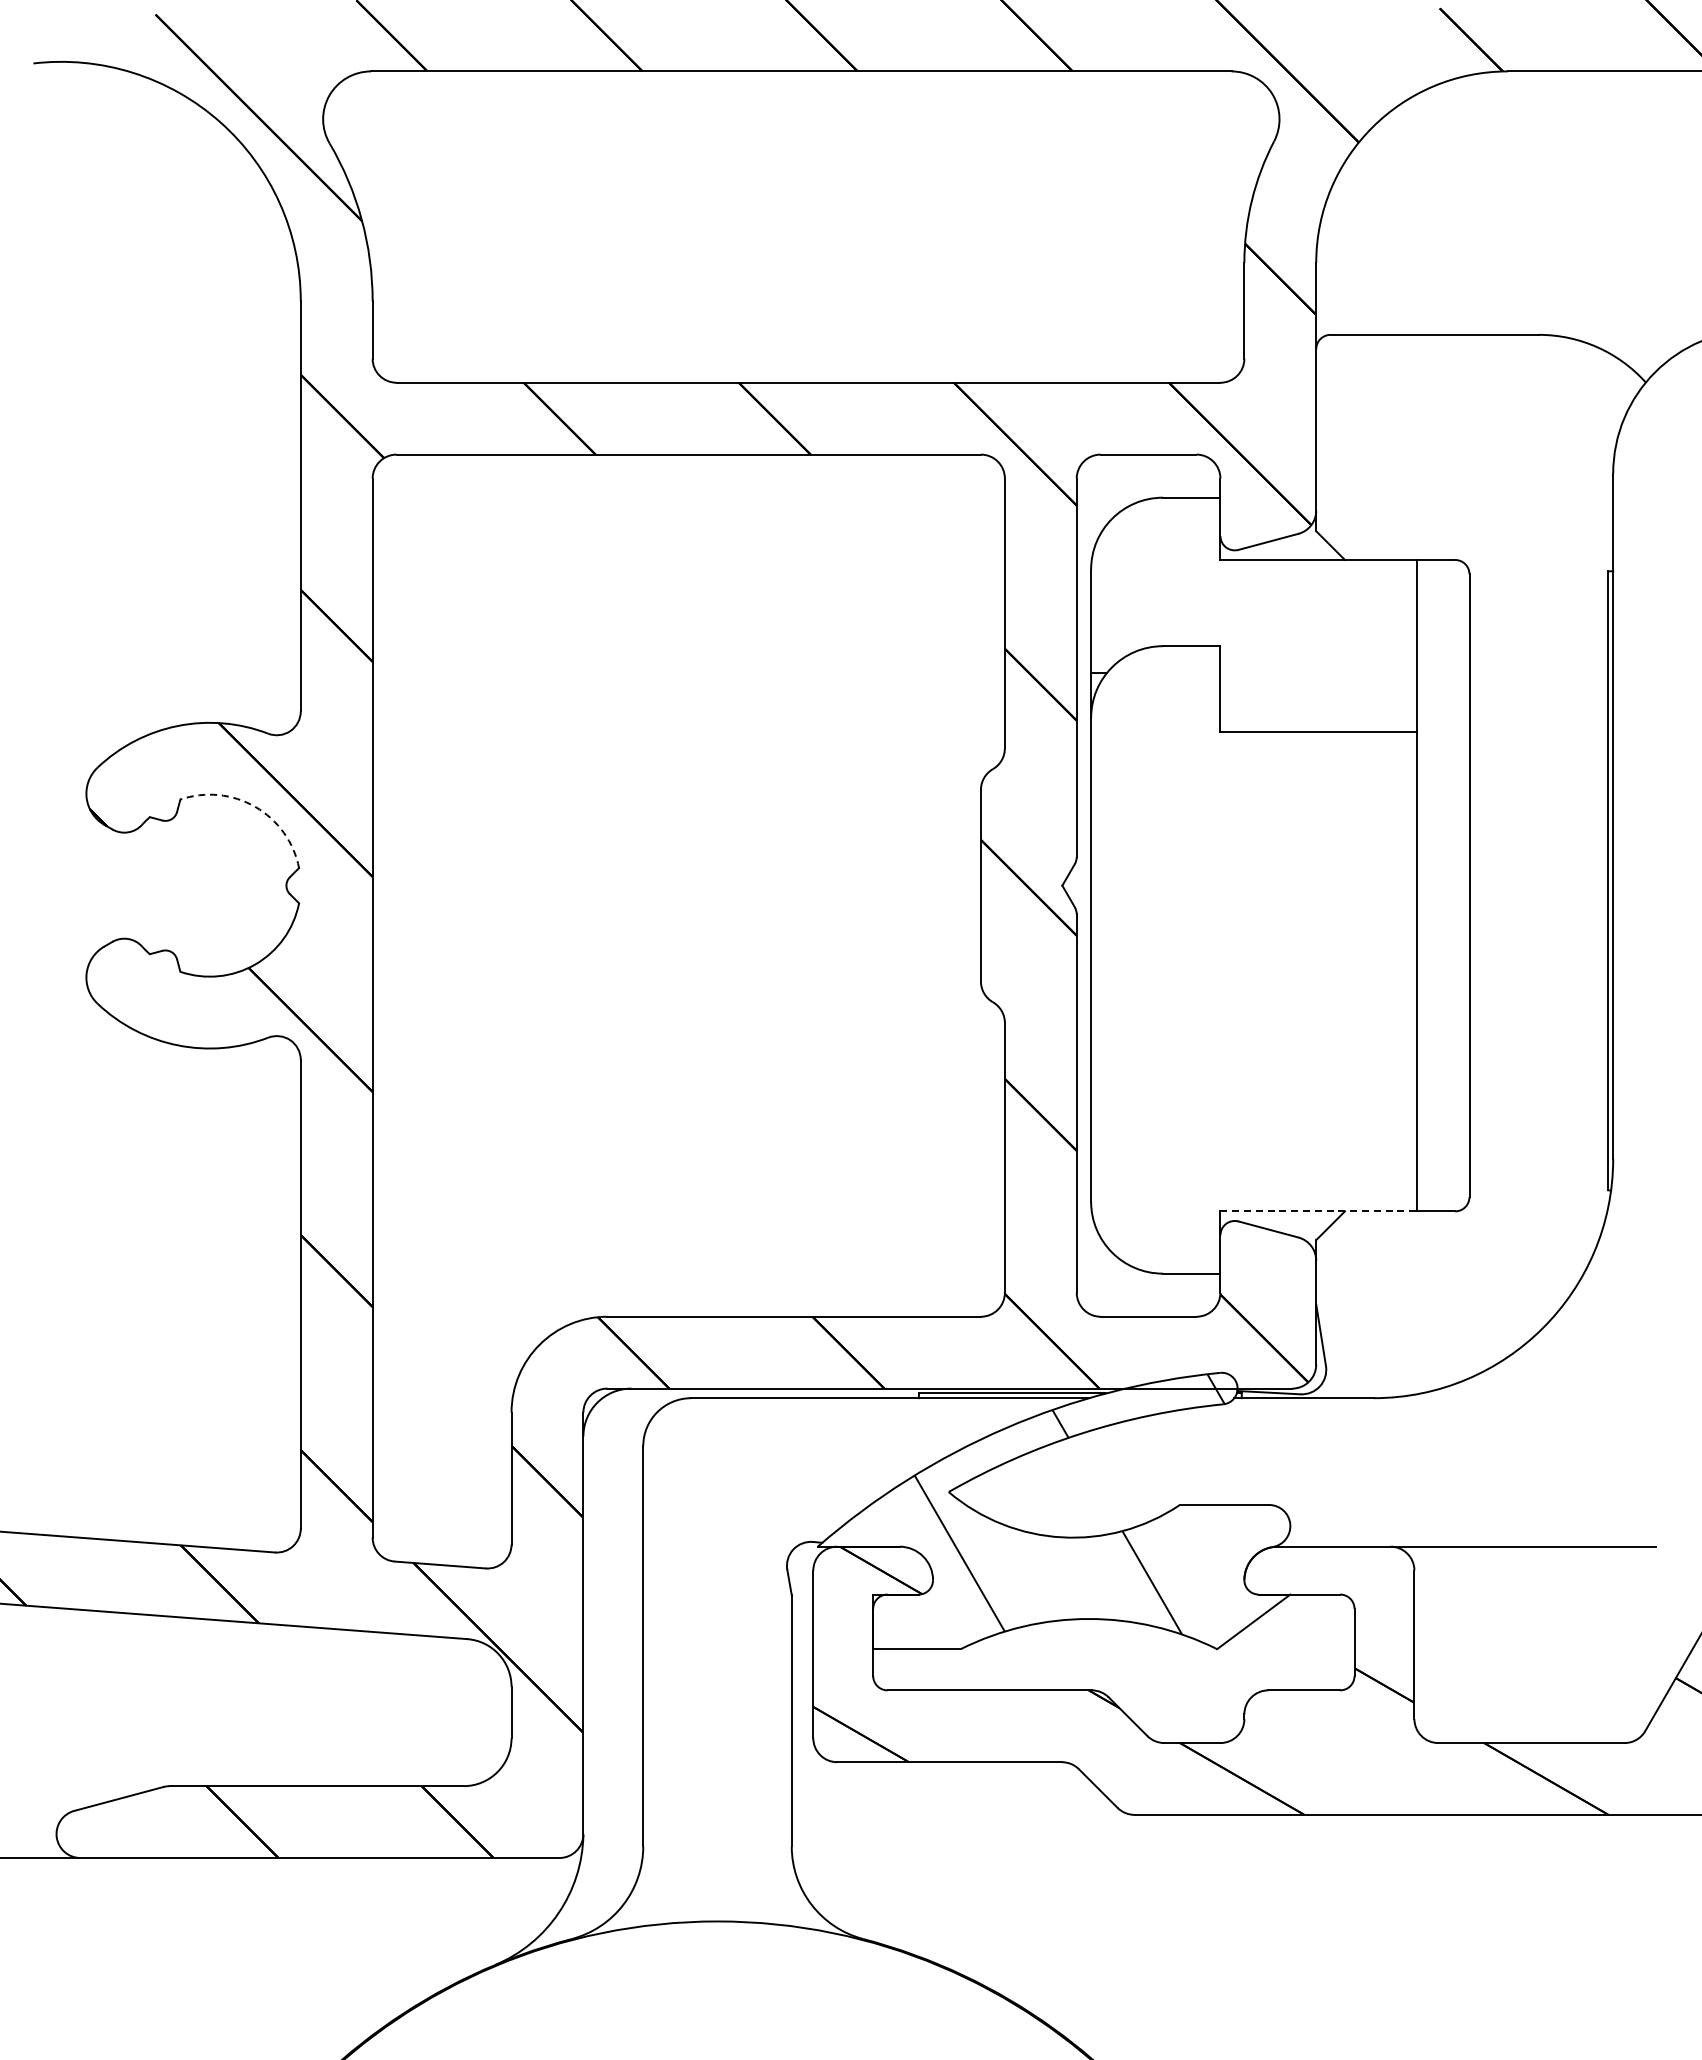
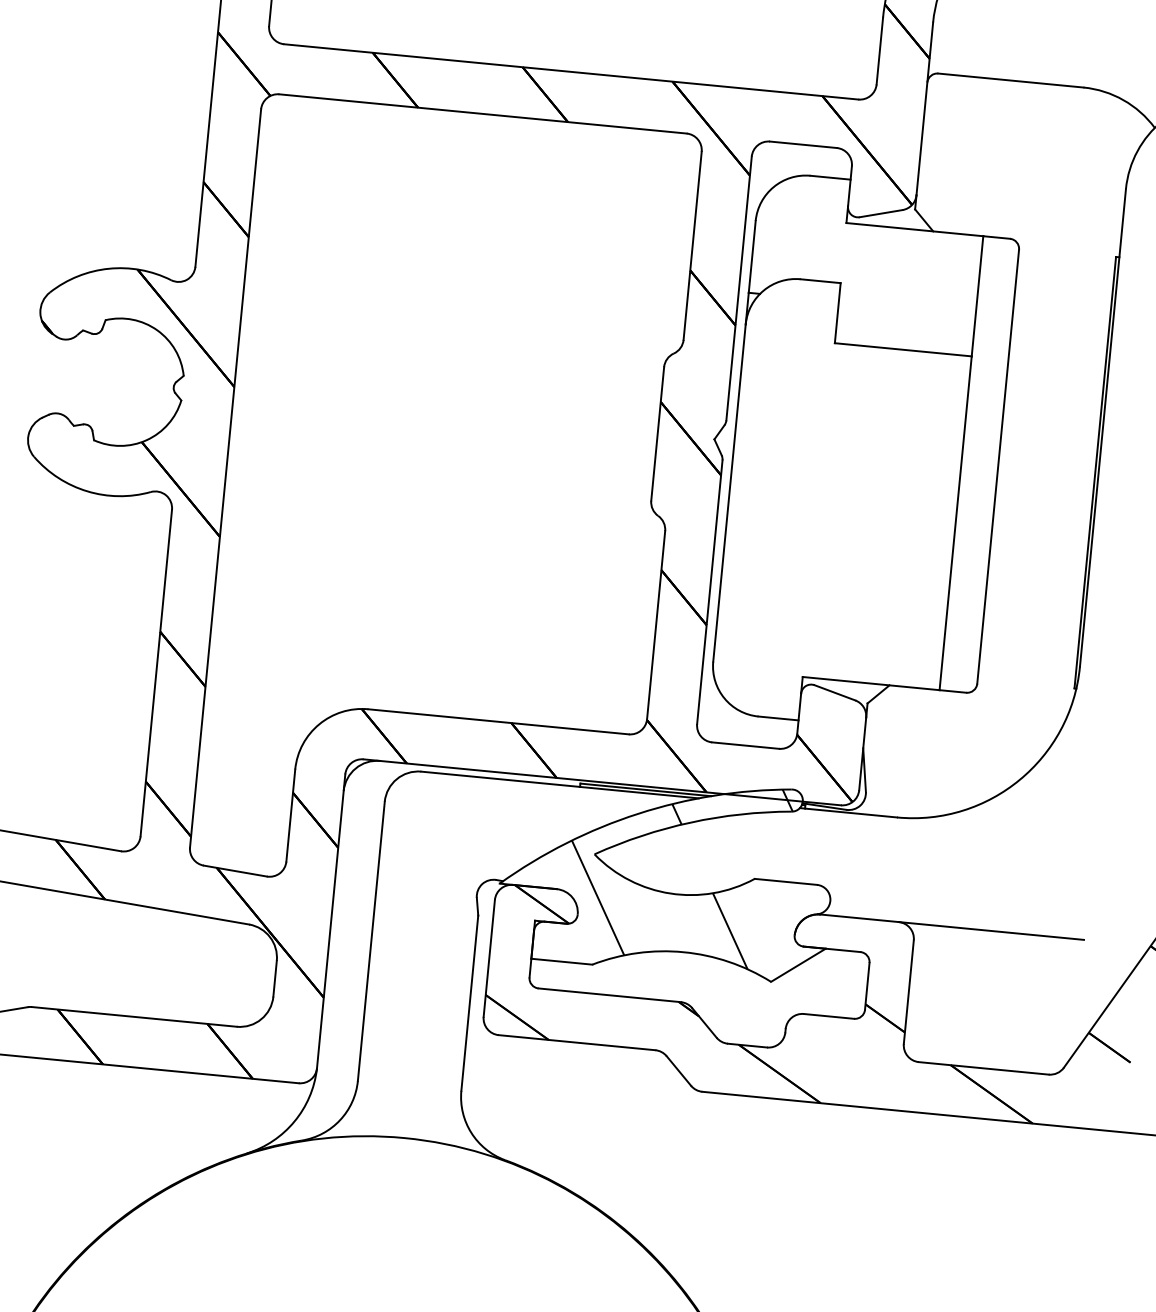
arc: (255, 806) -> (157, 330), dashed -> solid
line: (1319, 1211) -> (871, 683), dashed -> solid

